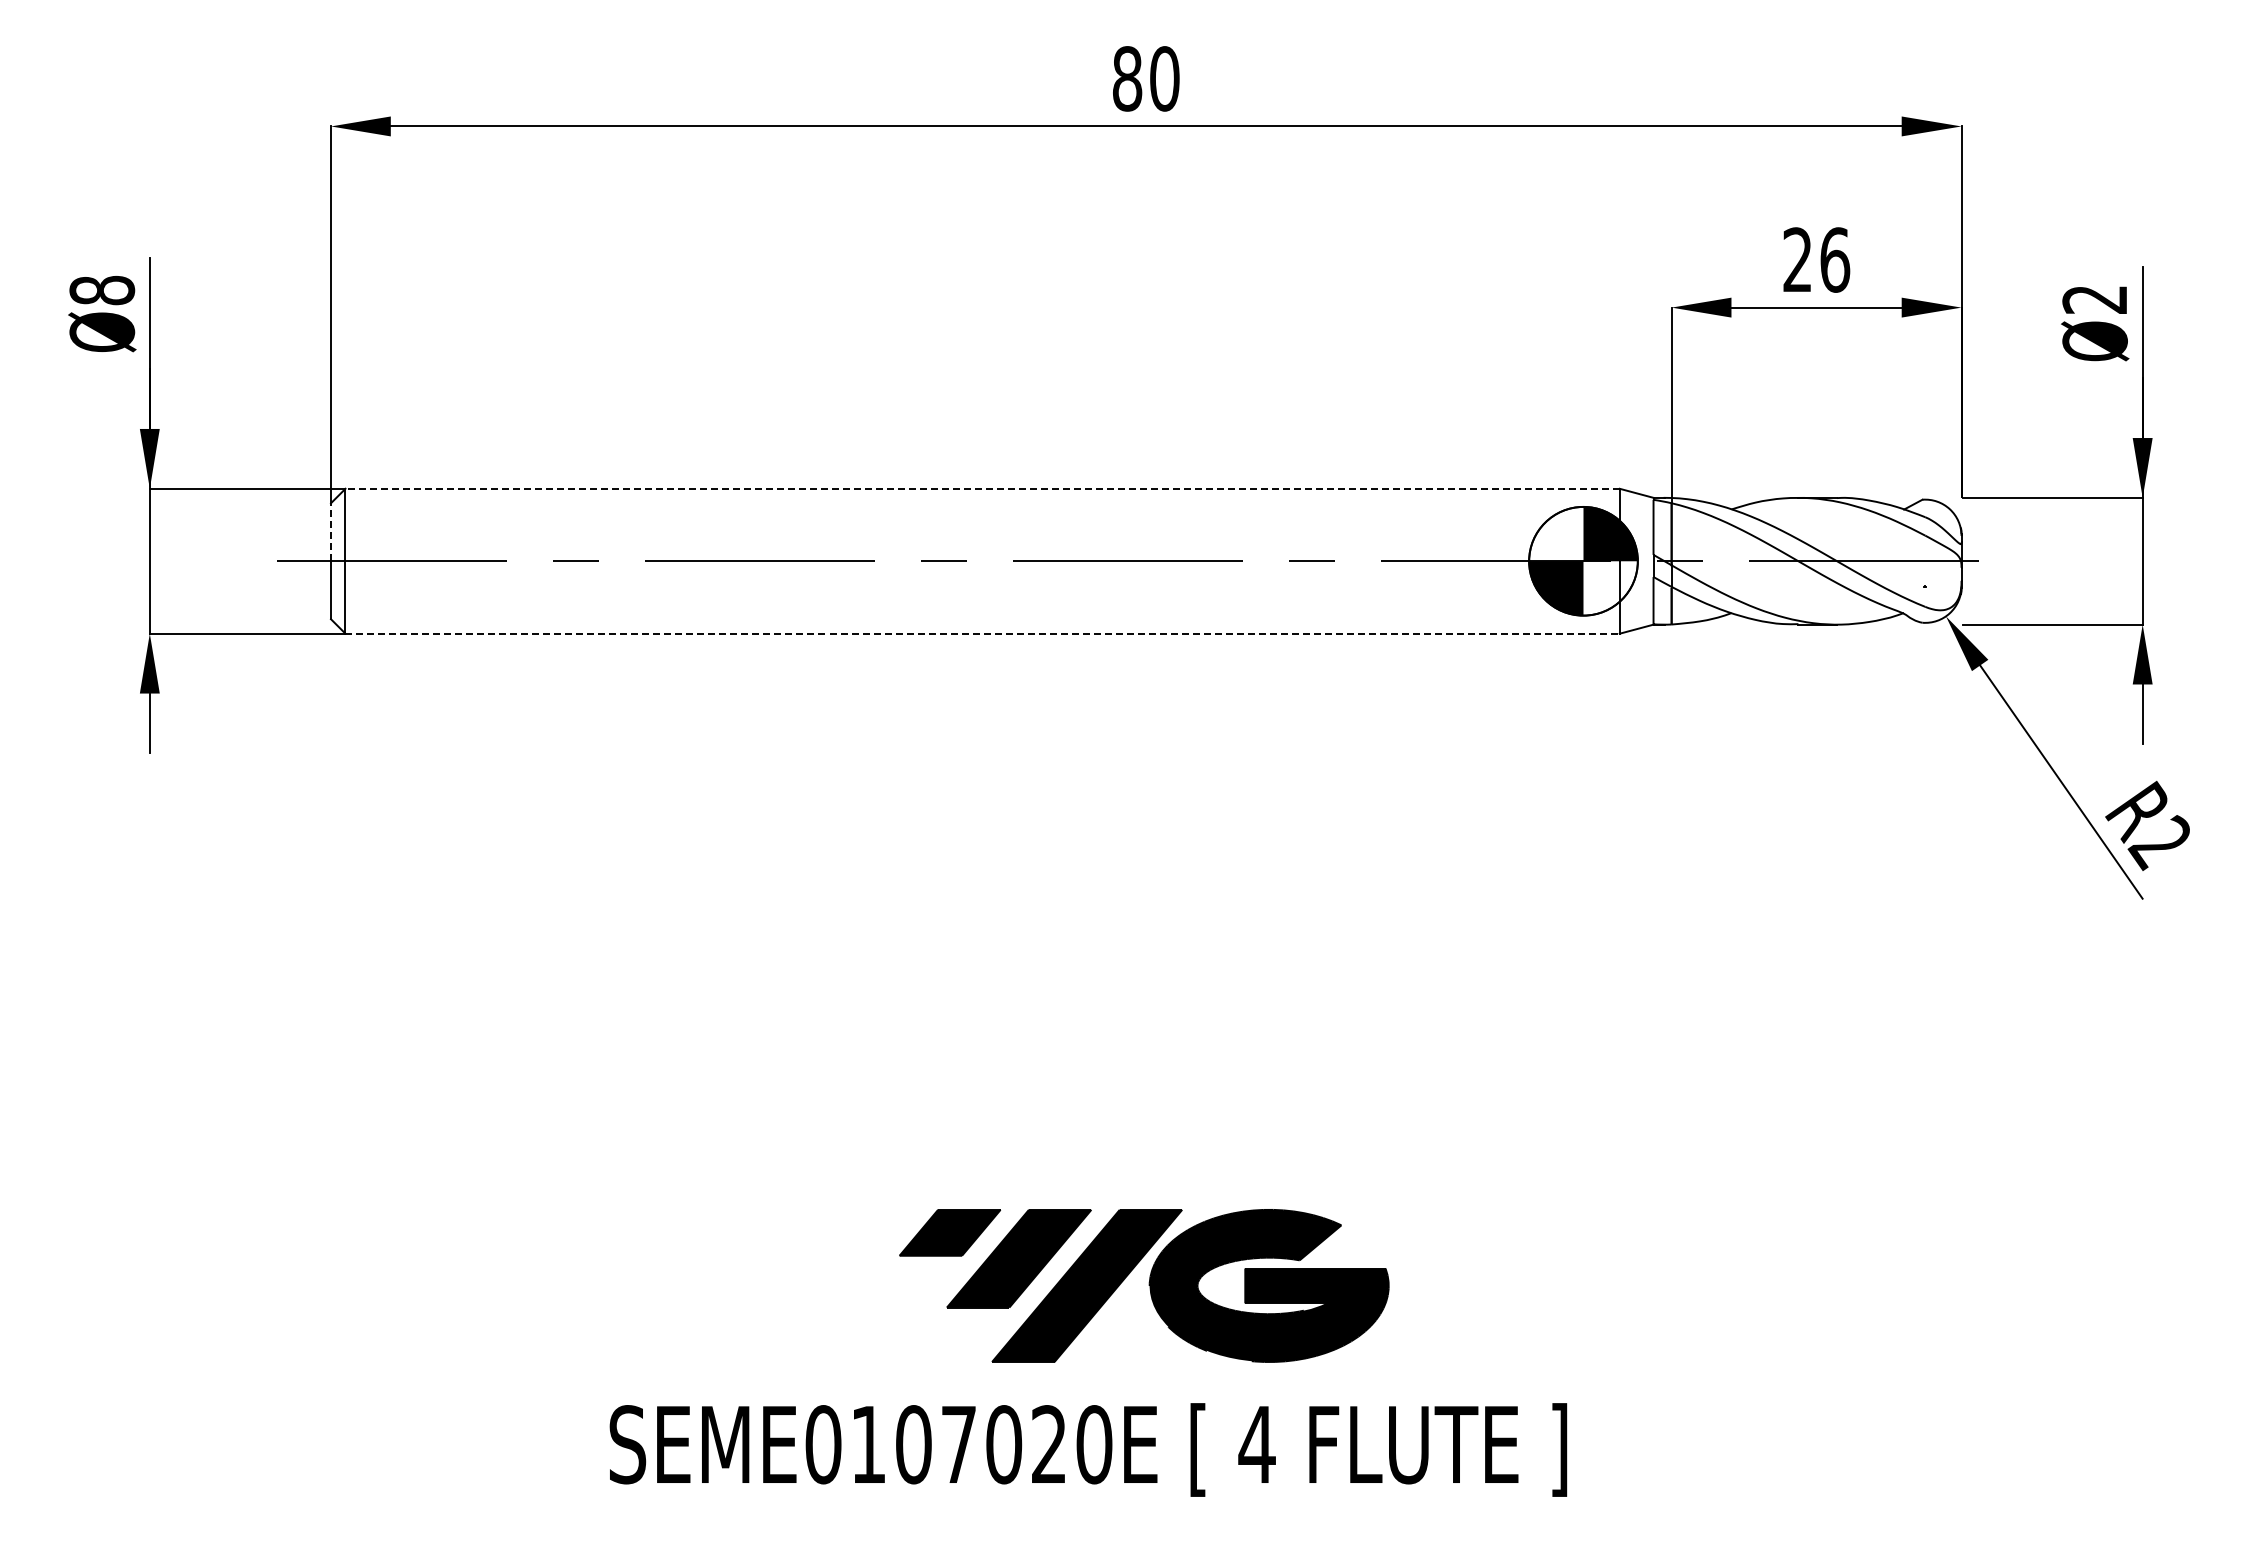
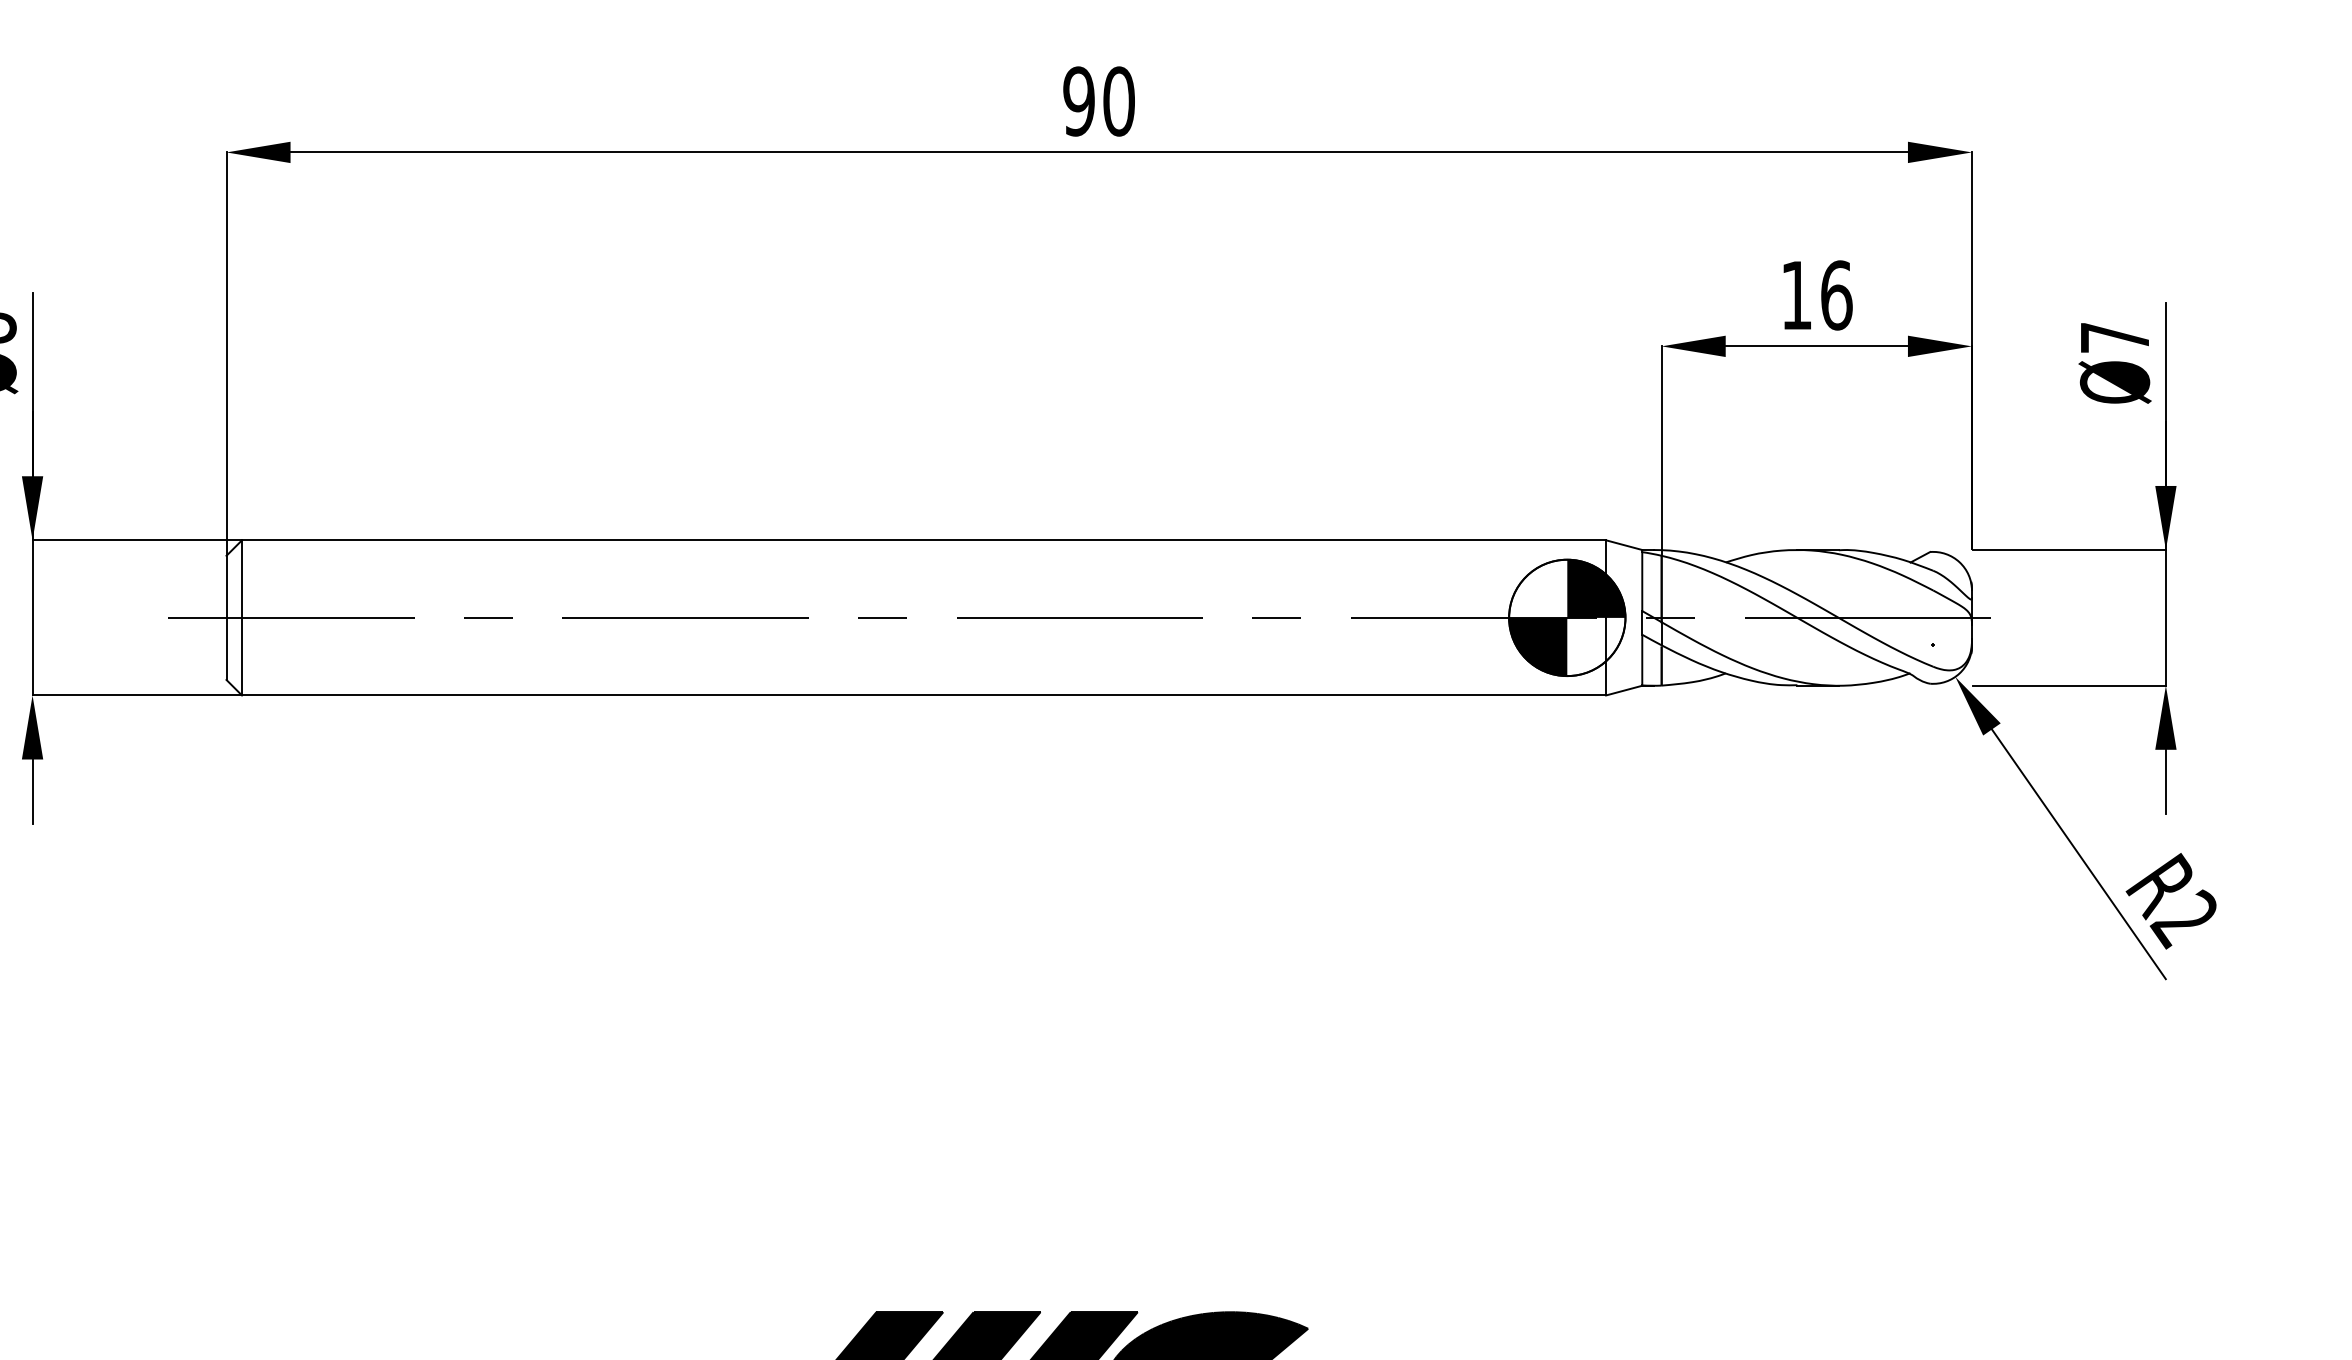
text: (1127, 78) -> (1079, 101), 80 -> 90
text: (1797, 259) -> (1796, 294), 26 -> 16
text: (2094, 299) -> (2114, 337), Ø2 -> Ø7
line: (982, 488) -> (923, 540), dashed -> solid
line: (331, 532) -> (227, 587), dashed -> solid
line: (983, 633) -> (925, 695), dashed -> solid

